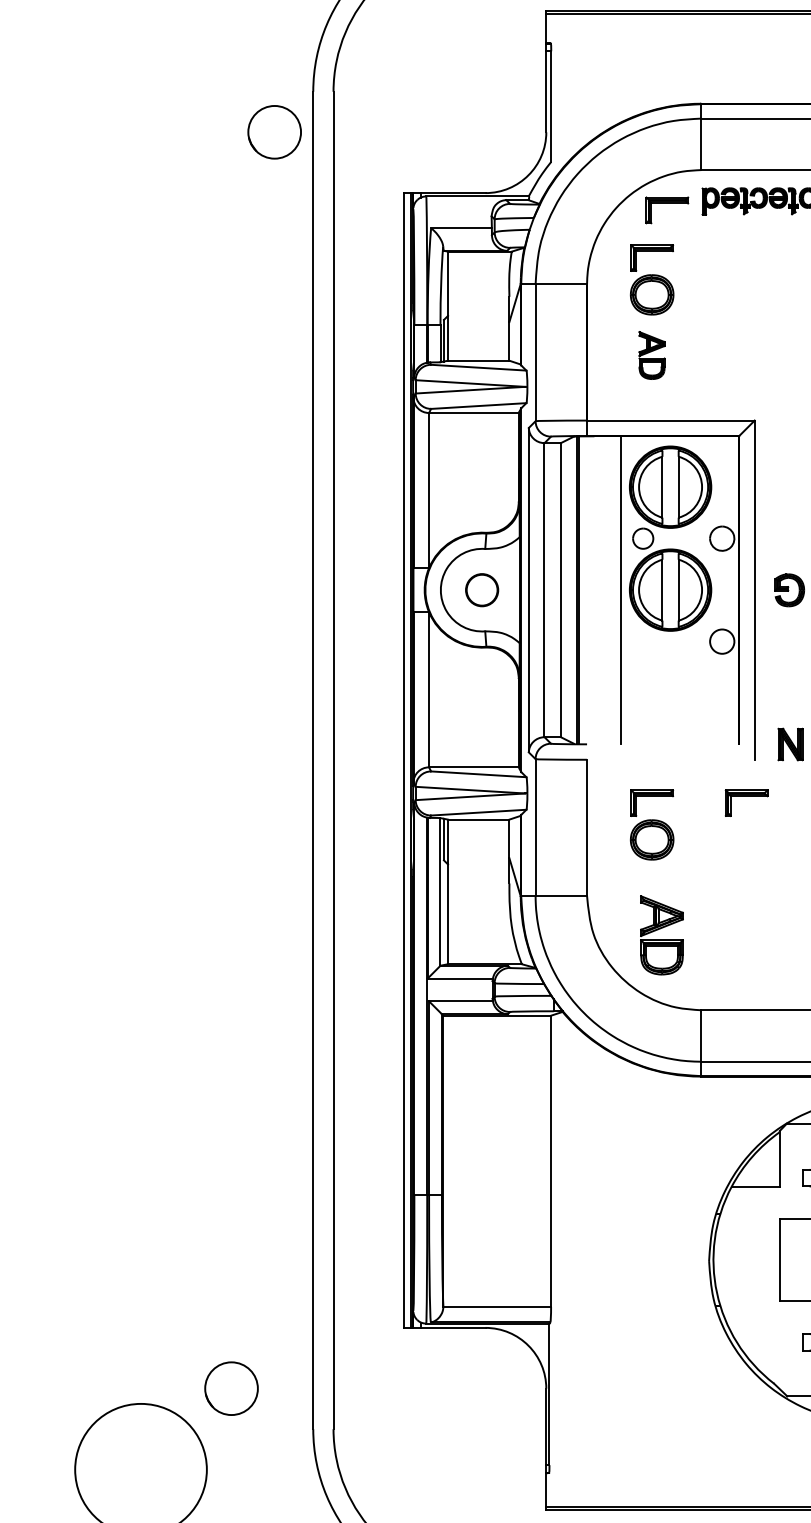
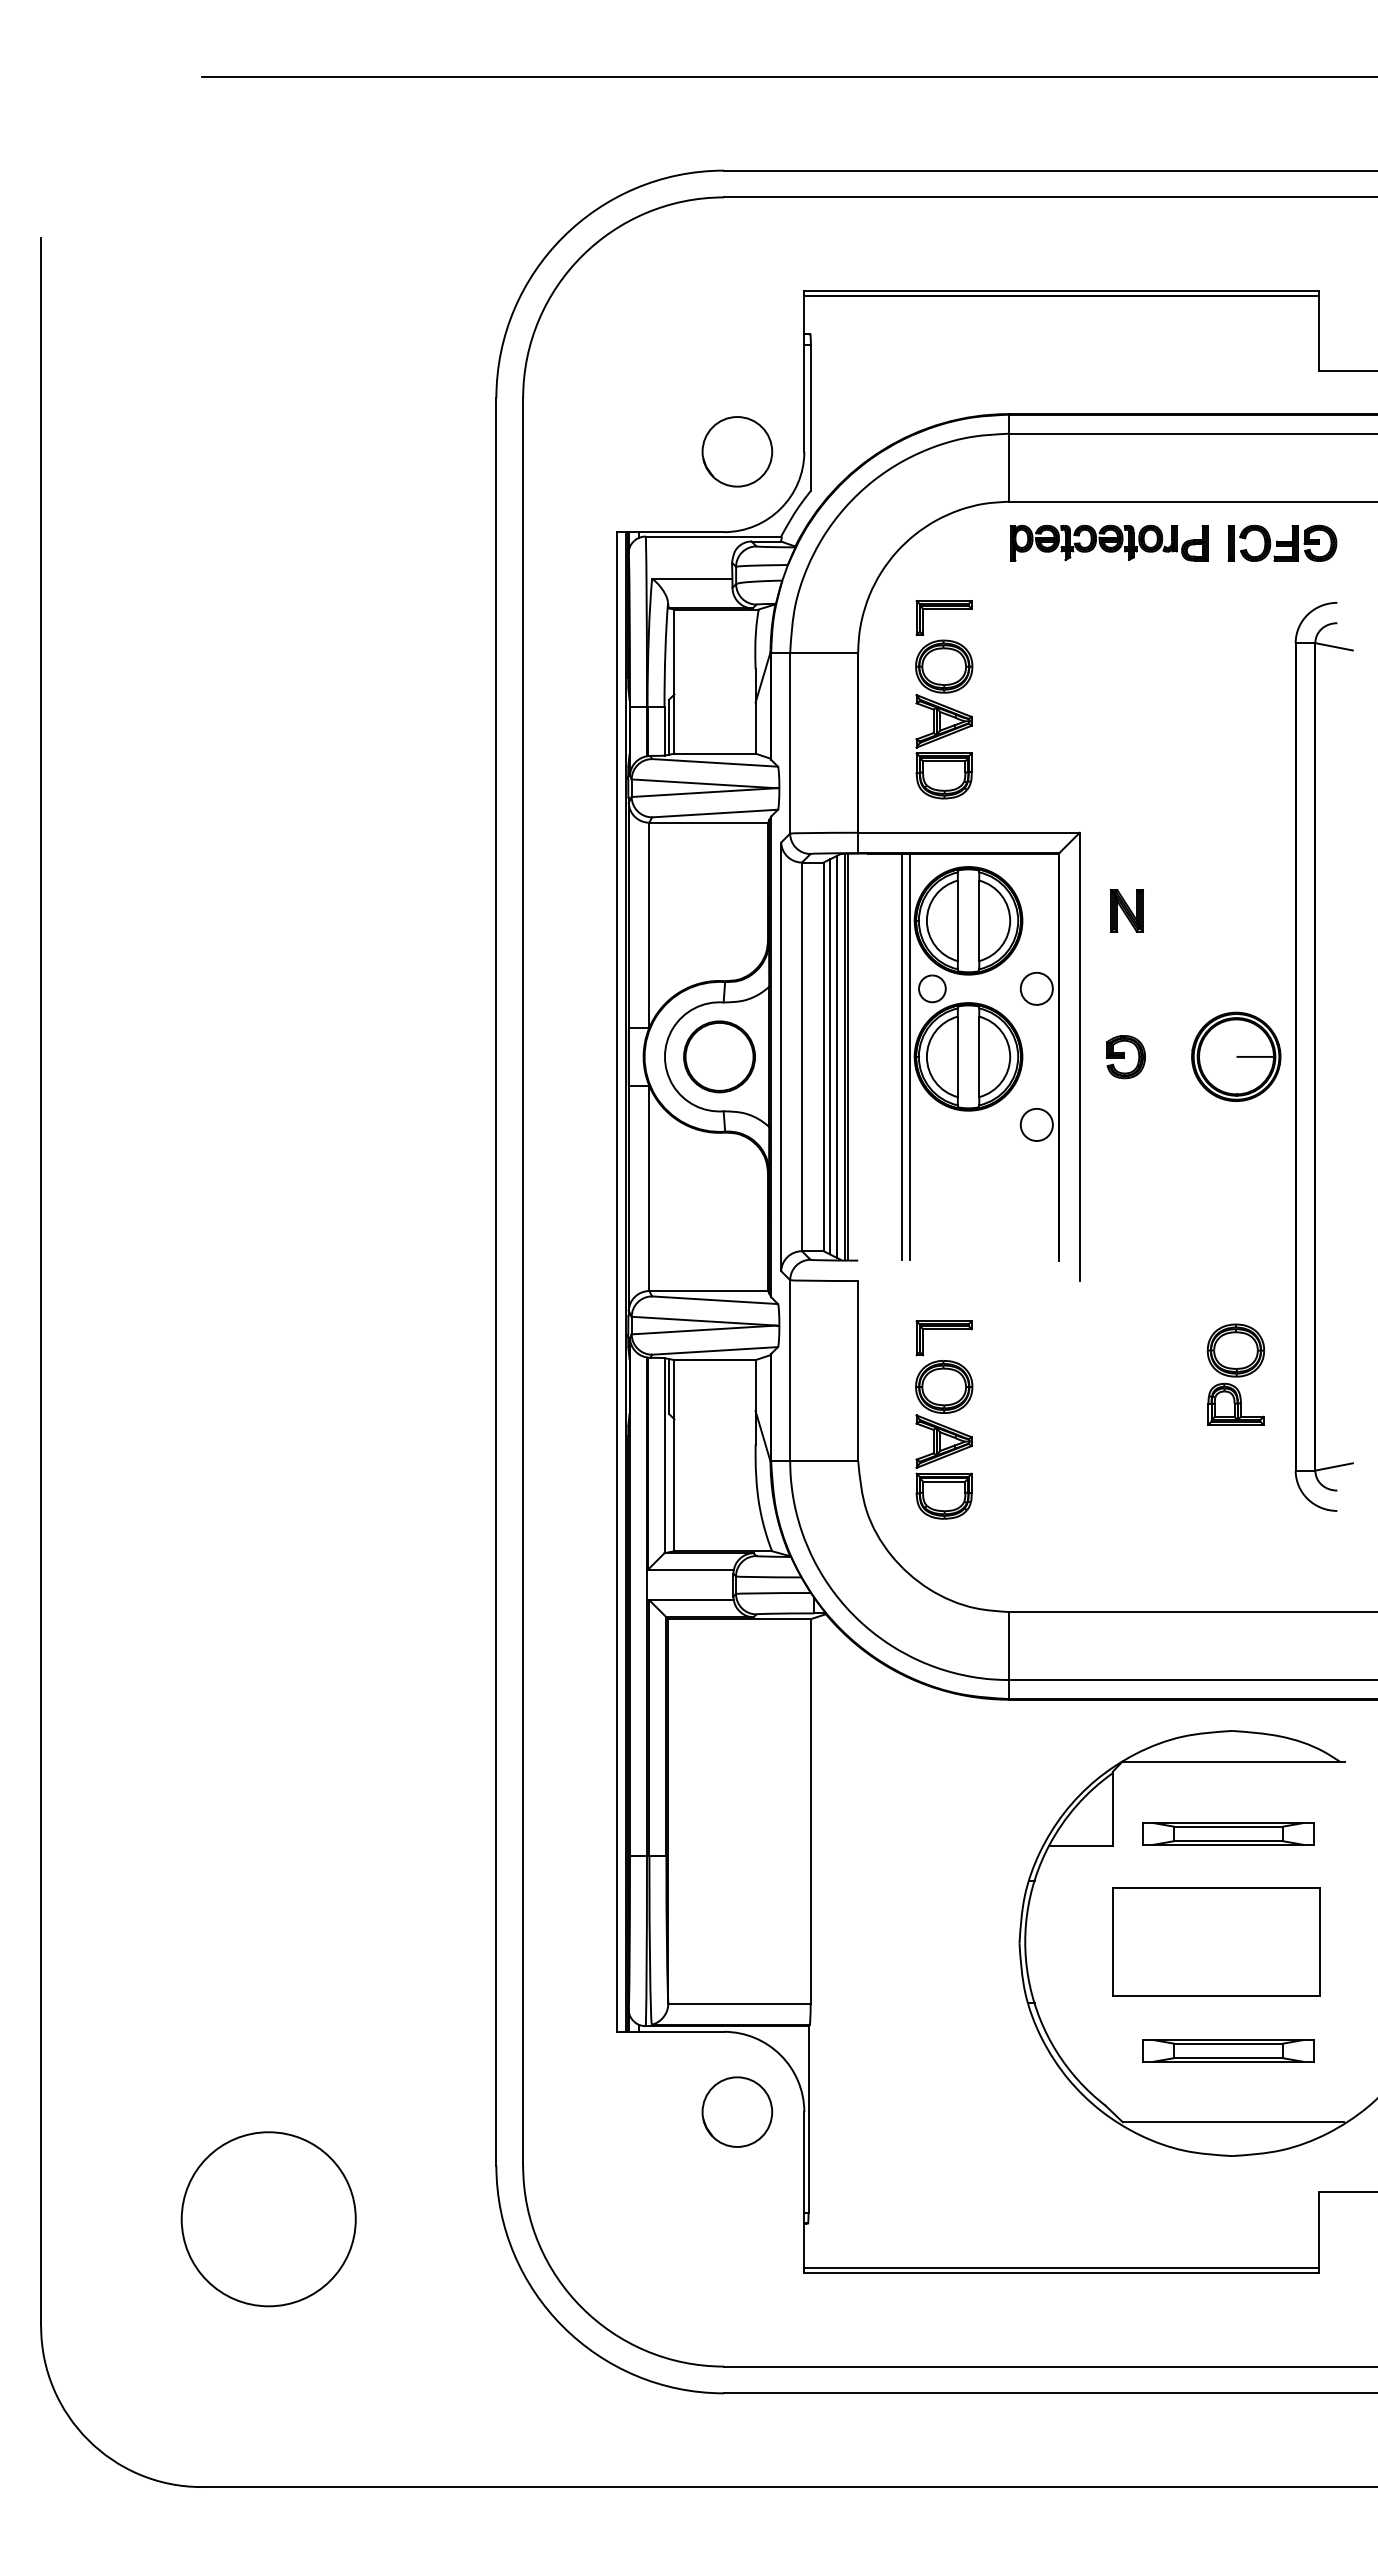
part: (274, 132) -> (737, 451), moved
part: (666, 203) -> (963, 546), removed
part: (651, 355) -> (943, 746), size x1.67
part: (482, 589) -> (719, 1056), size x1.67
line: (566, 589) -> (830, 1056), added
line: (571, 589) -> (837, 1056), added
line: (626, 589) -> (910, 1056), added
part: (790, 744) -> (1126, 910), moved
part: (746, 796) -> (1068, 1329), removed
part: (661, 940) -> (943, 1473), moved
part: (231, 1388) -> (737, 2111), moved

